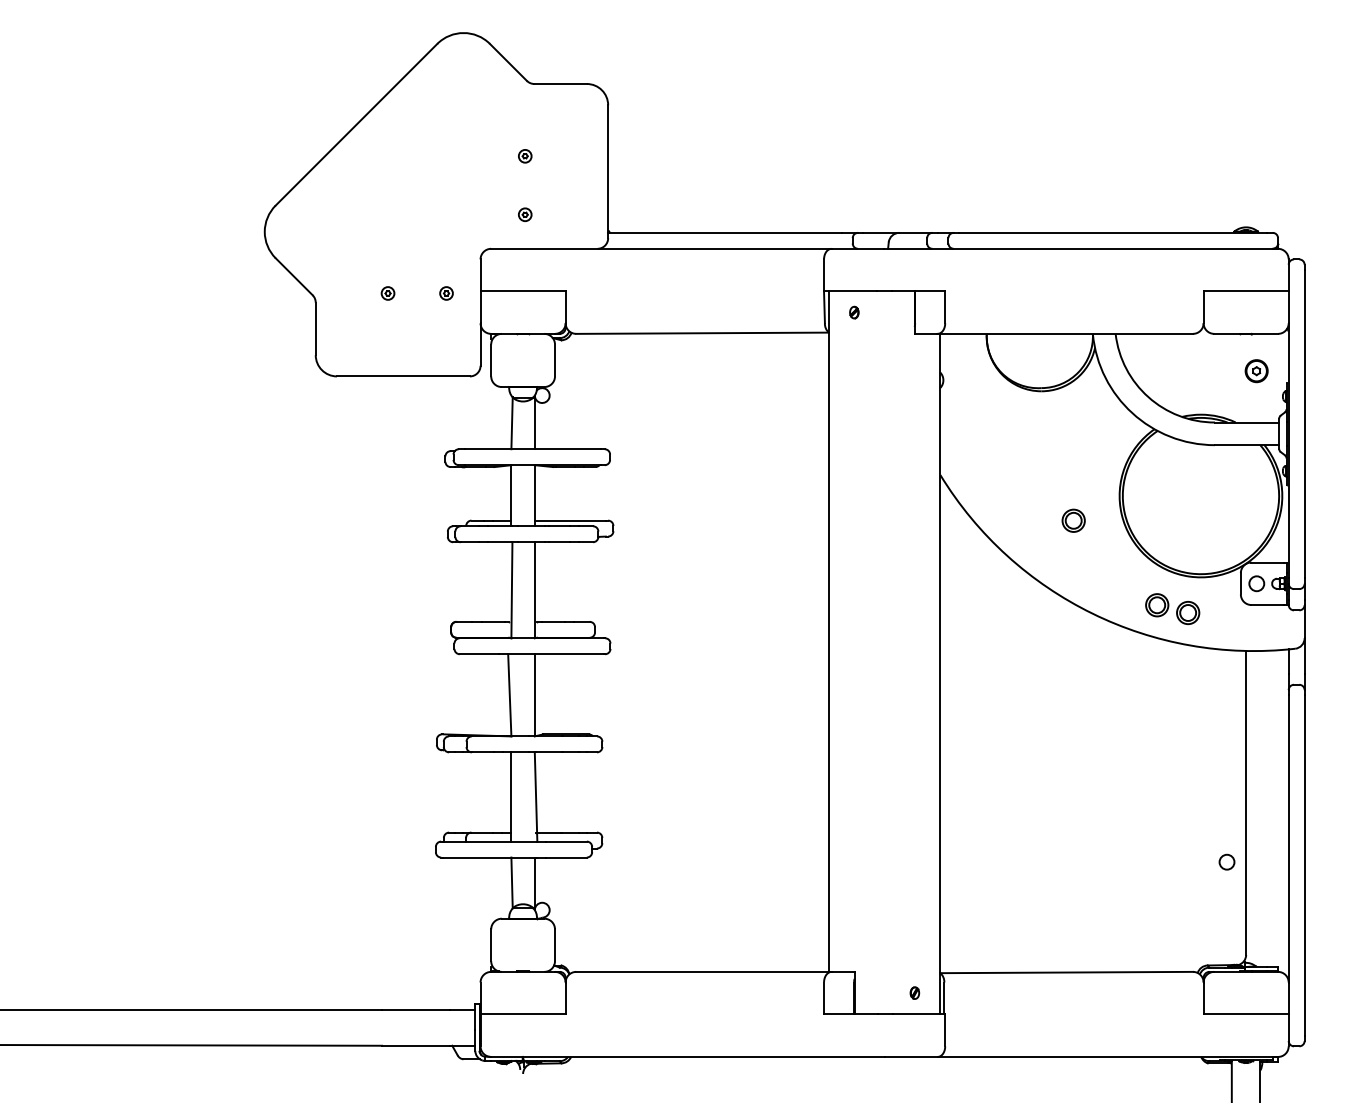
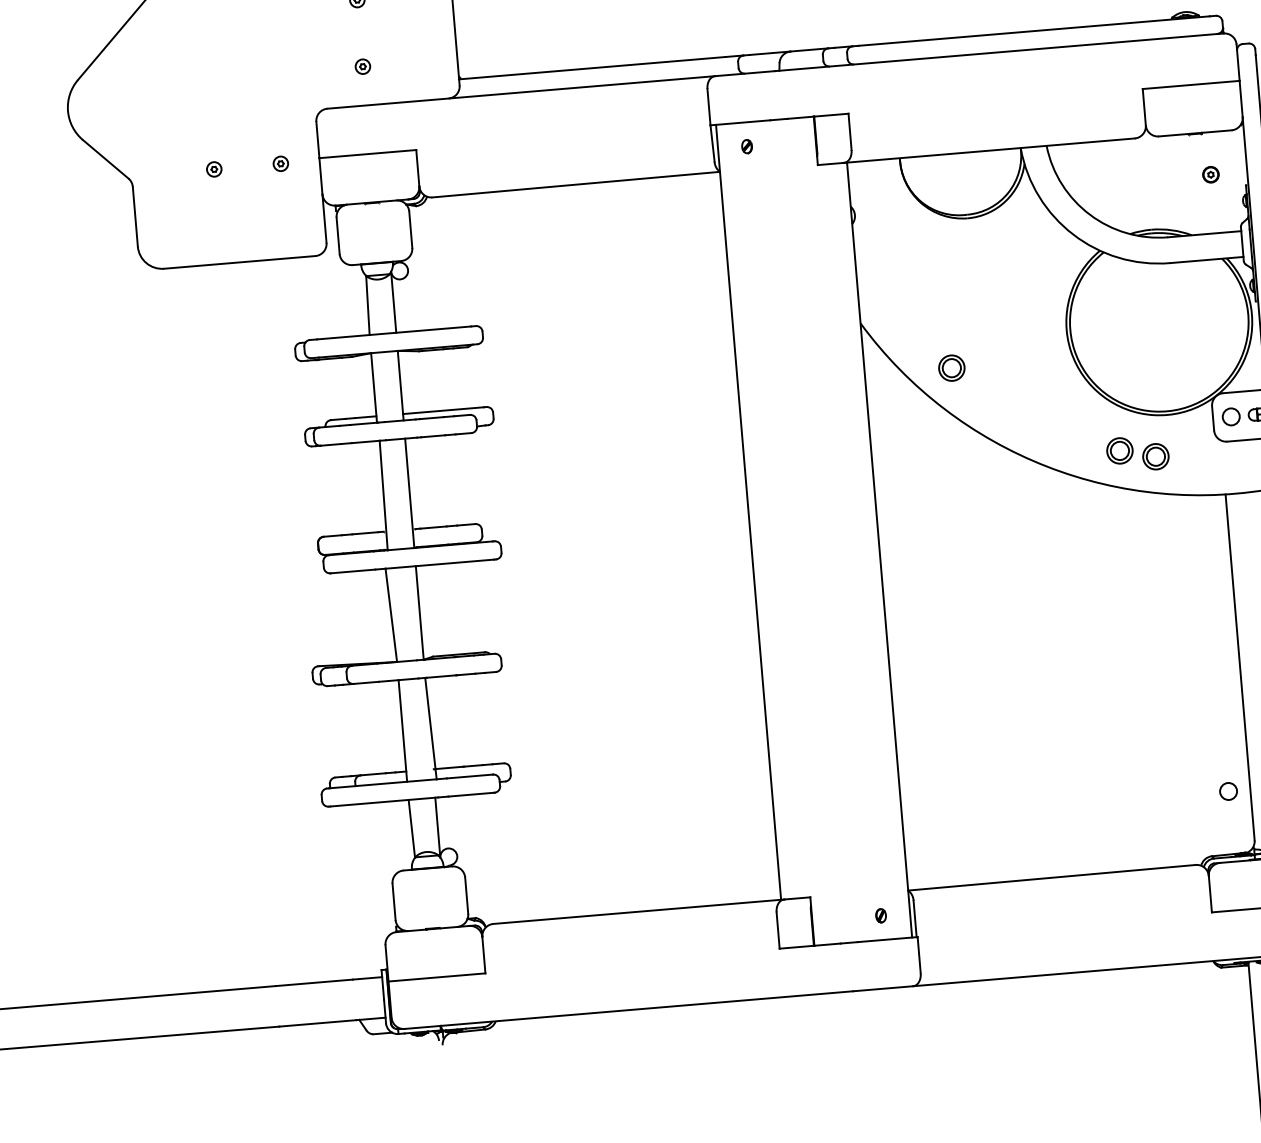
part: (1256, 370) -> (1210, 174), size x0.62
part: (1073, 520) -> (951, 367), moved
circle: (1226, 861) -> (1227, 790), moved

